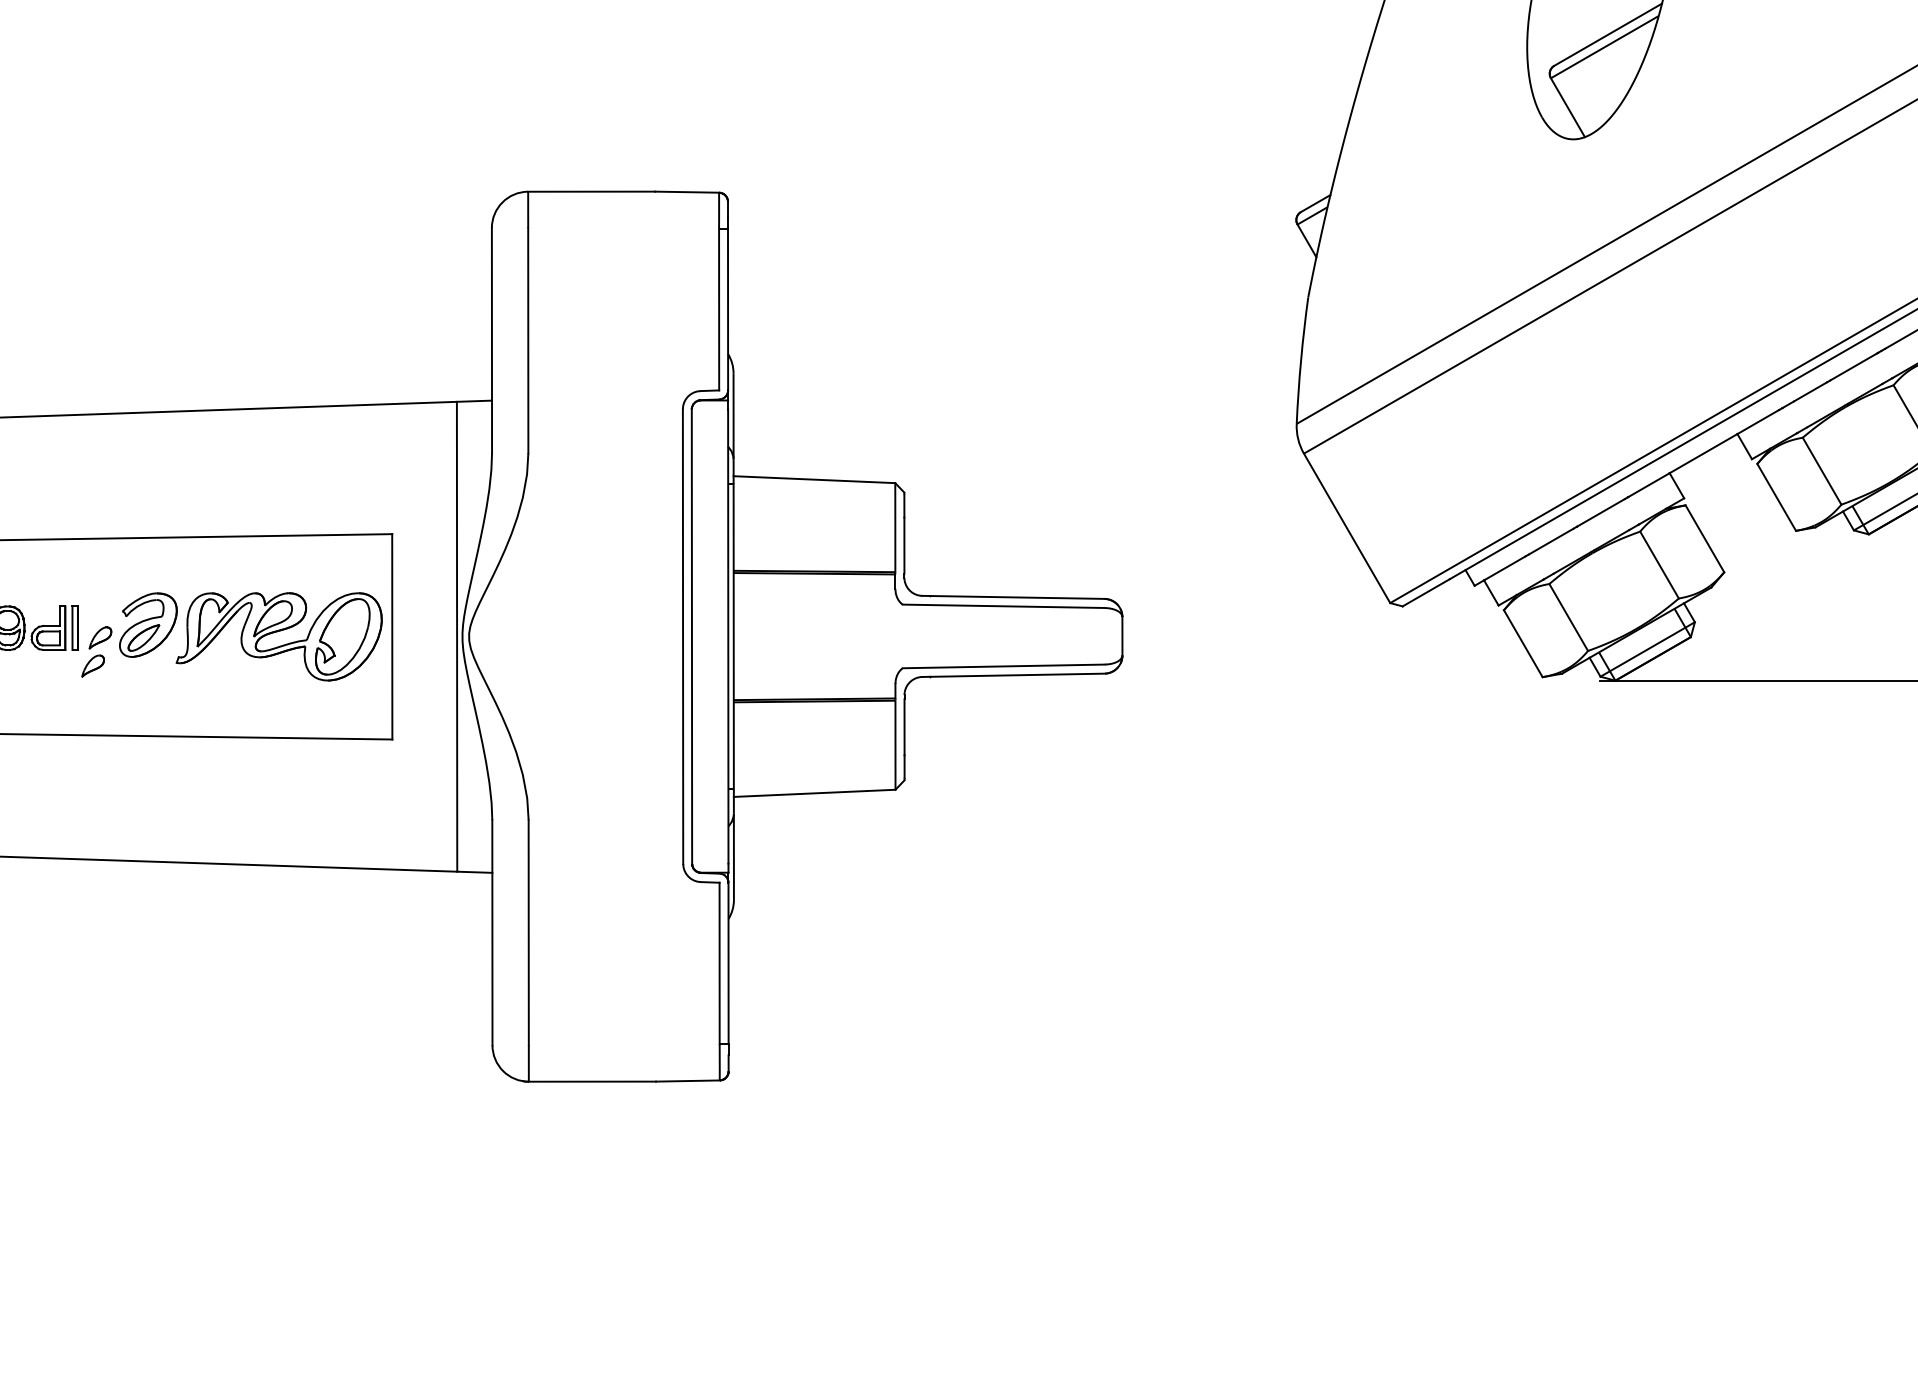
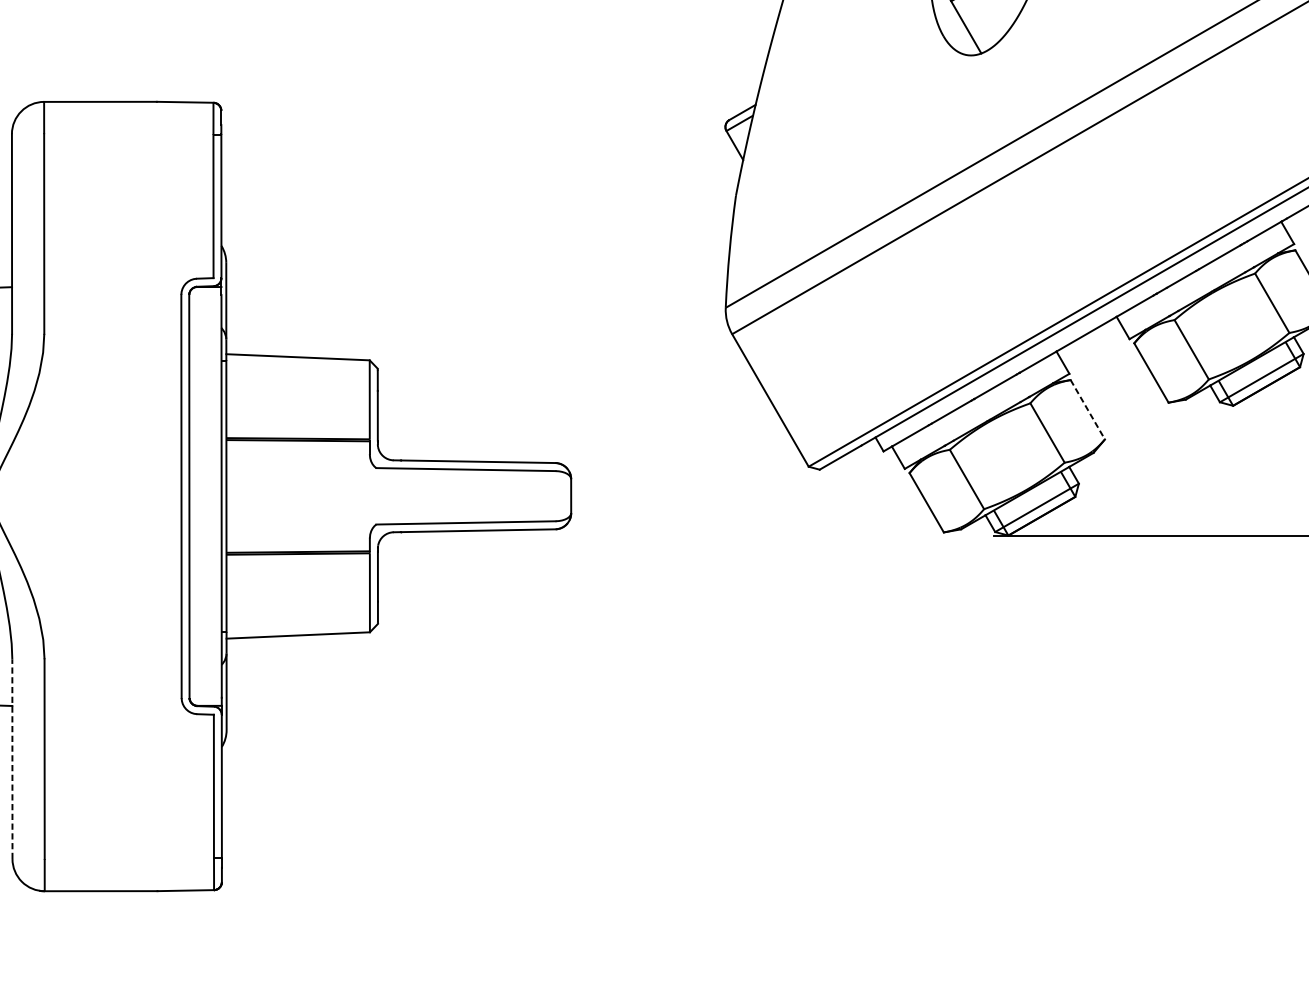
line: (1704, 538) -> (1087, 409), solid -> dashed
line: (492, 932) -> (12, 758), solid -> dashed

